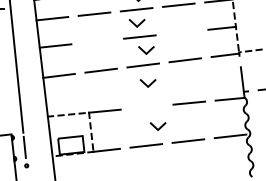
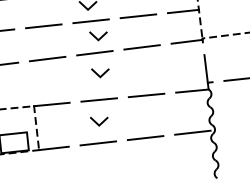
line: (181, 32) -> (137, 16), added
line: (97, 41) -> (43, 26), added
line: (146, 106) -> (98, 99), added
line: (156, 127) -> (97, 122), moved

